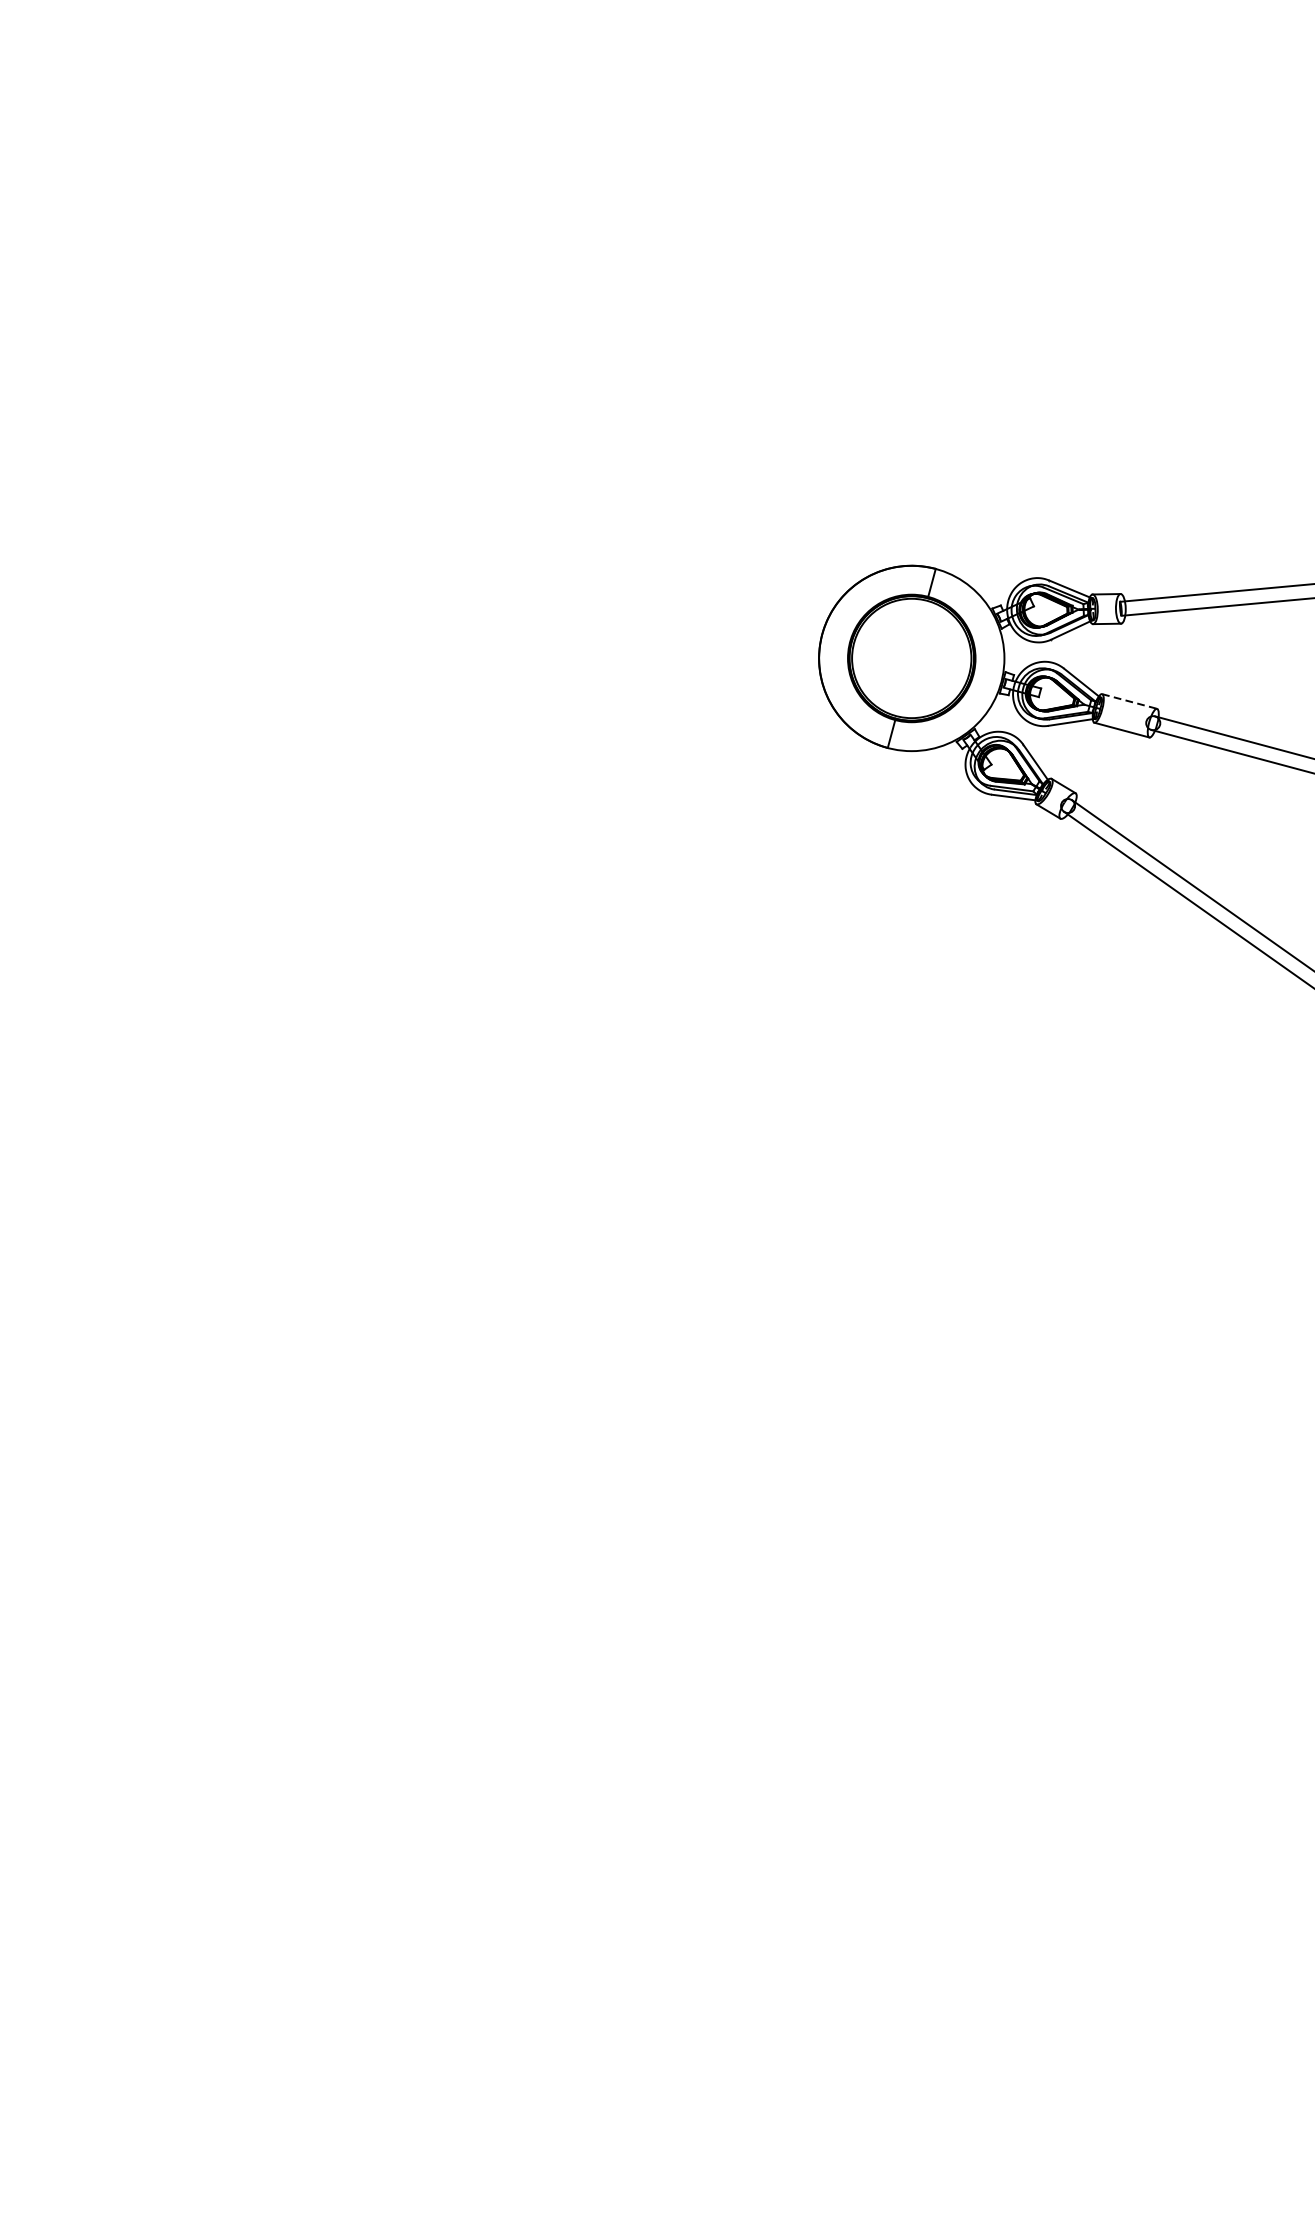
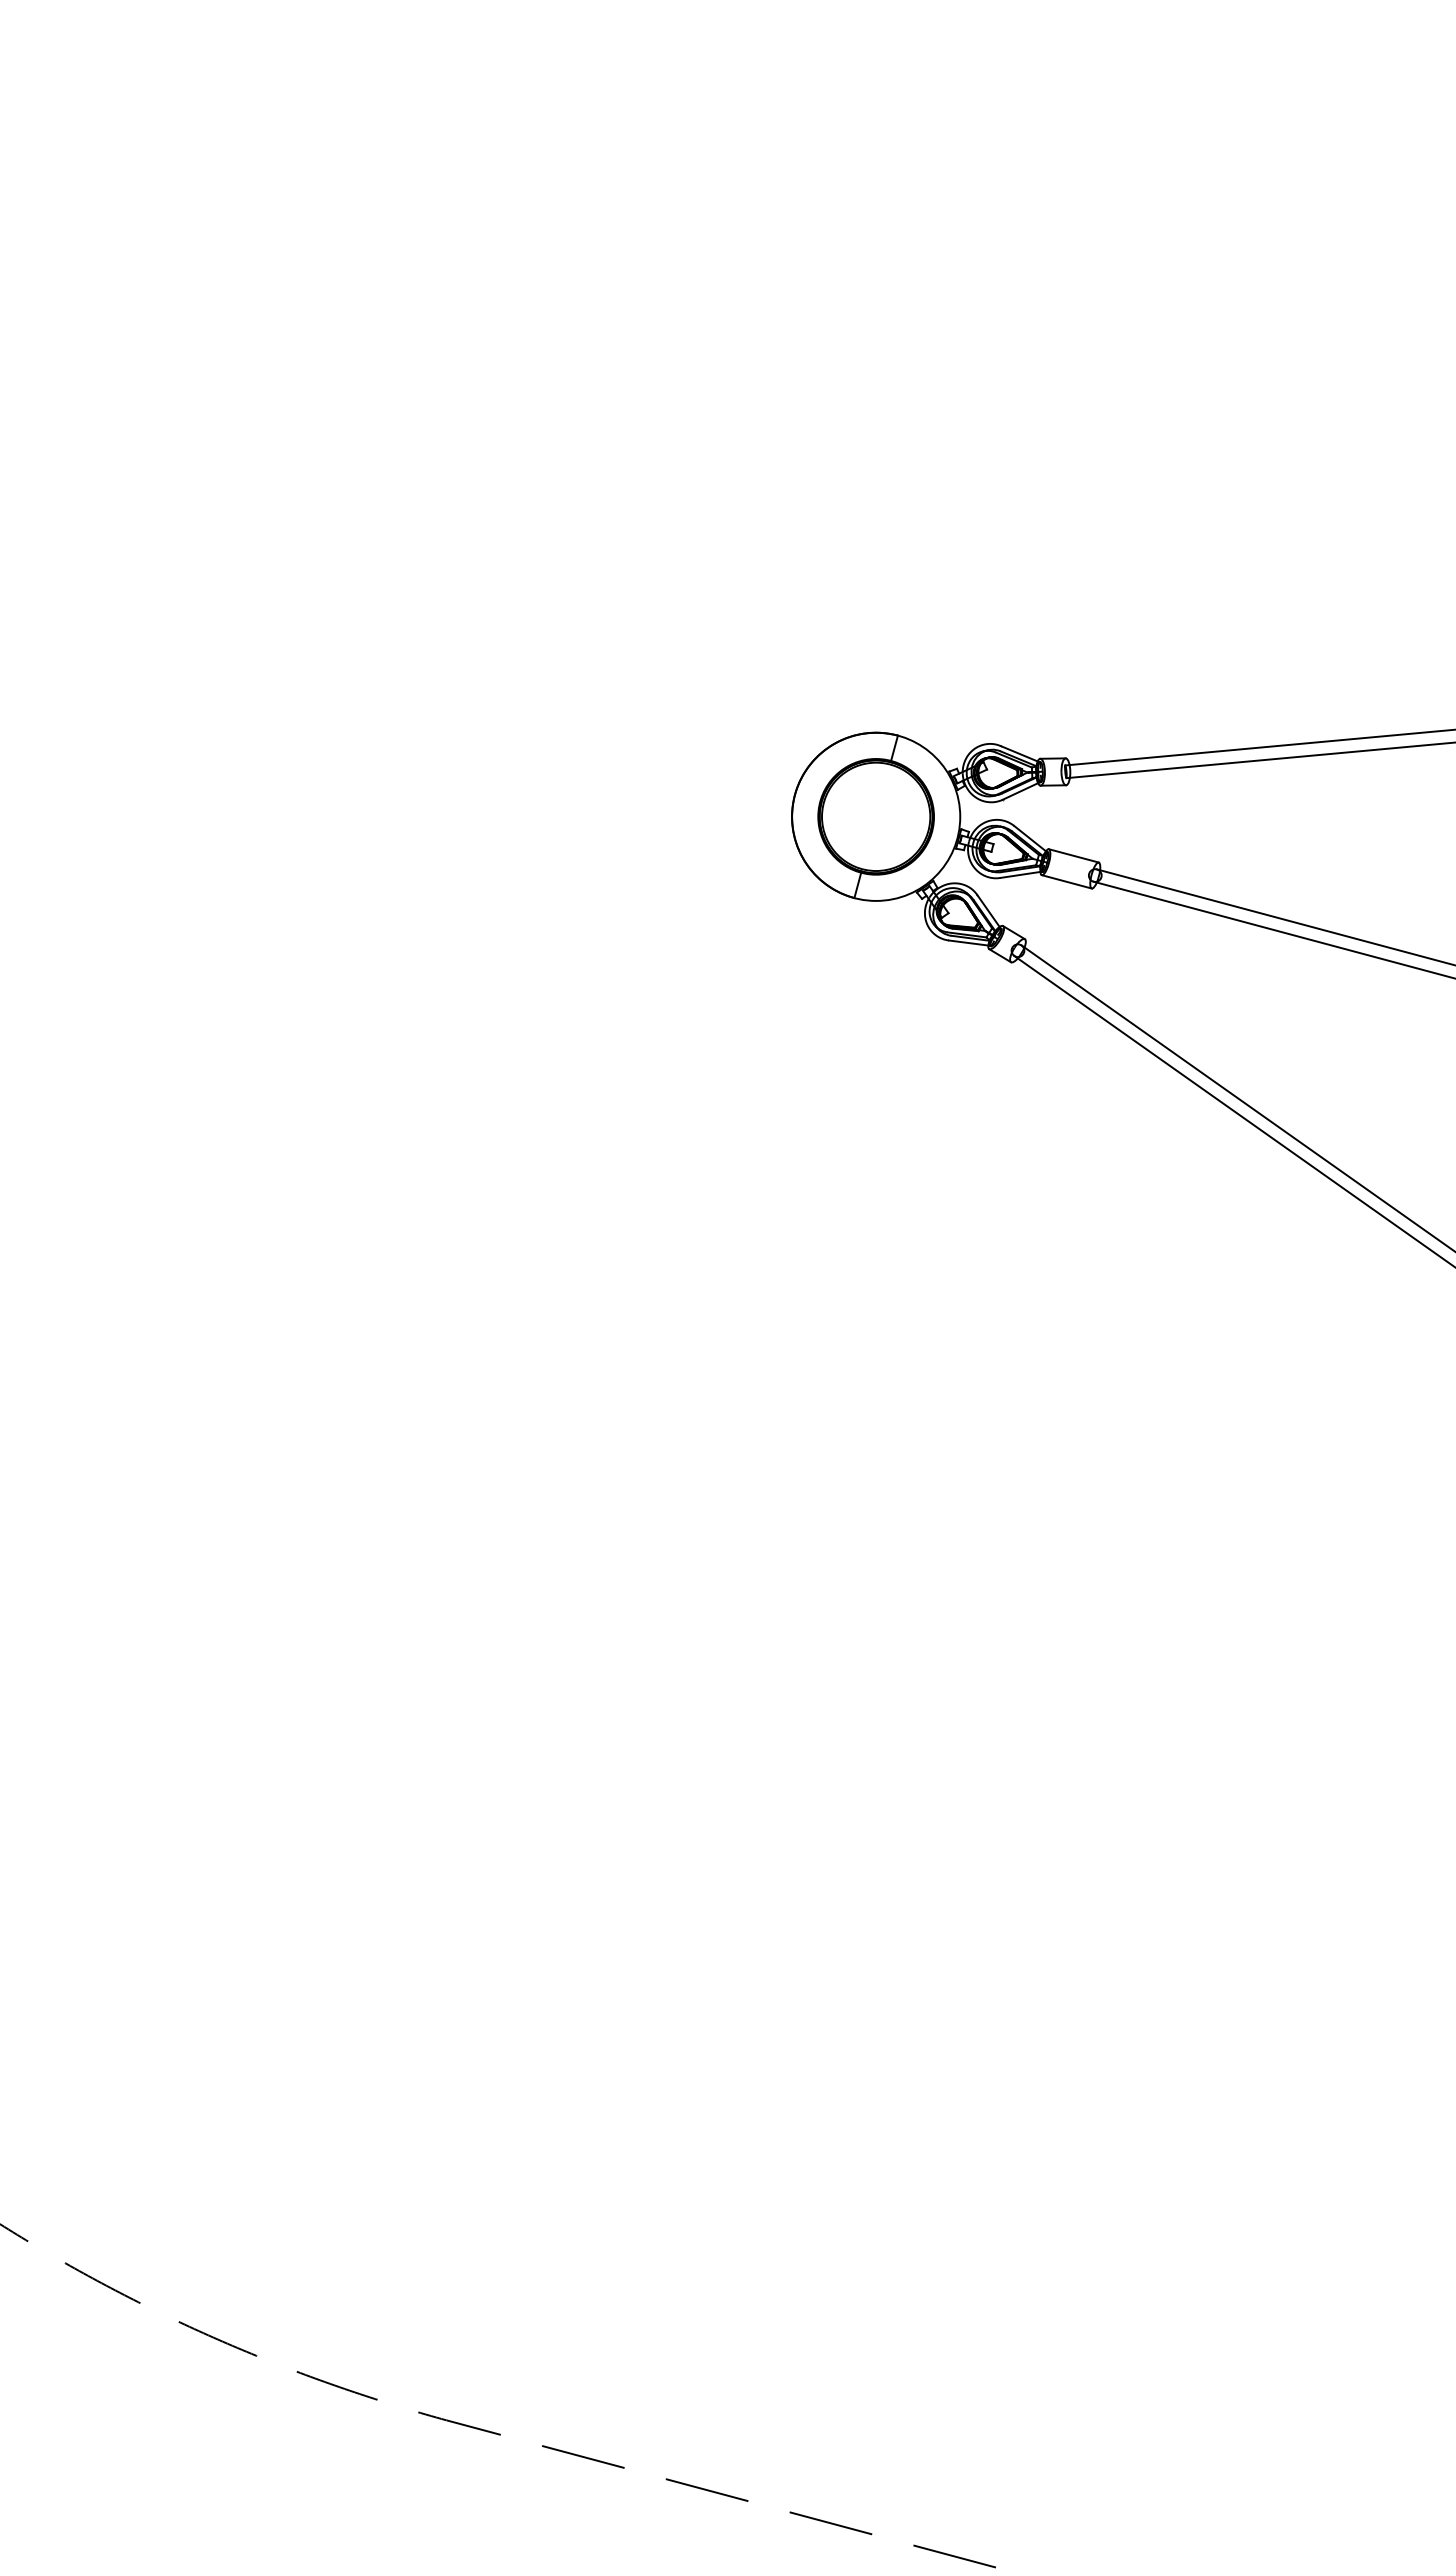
line: (1129, 701) -> (1073, 855), dashed -> solid

